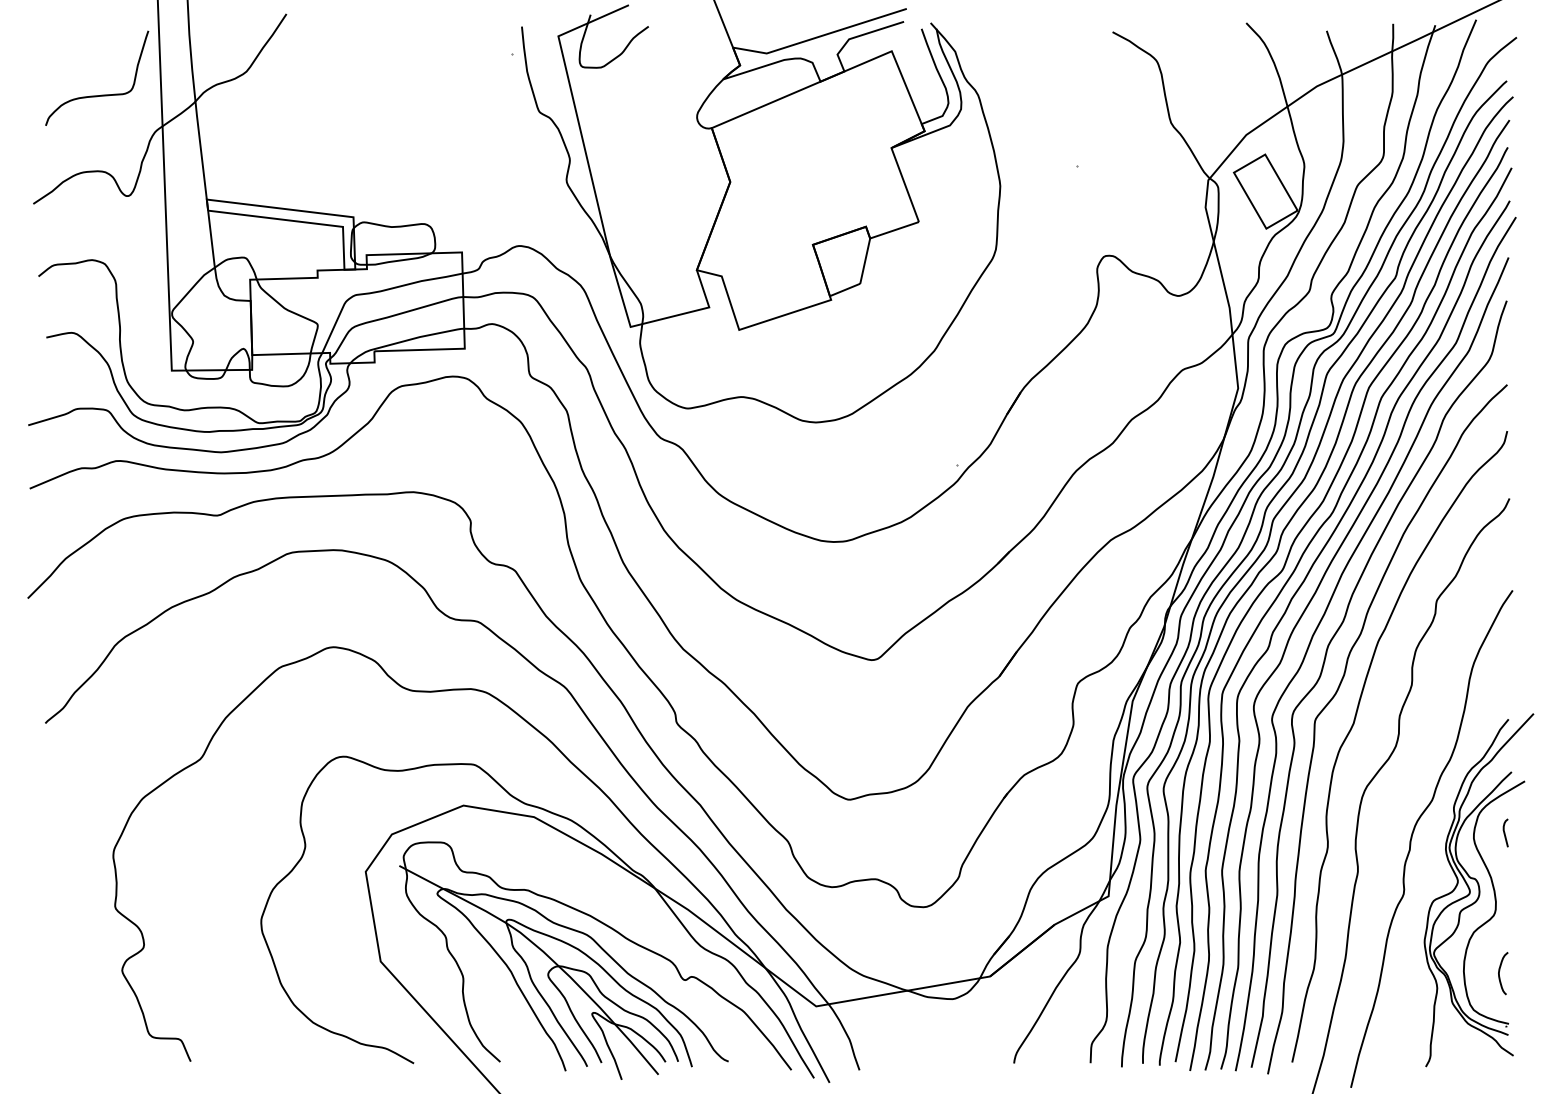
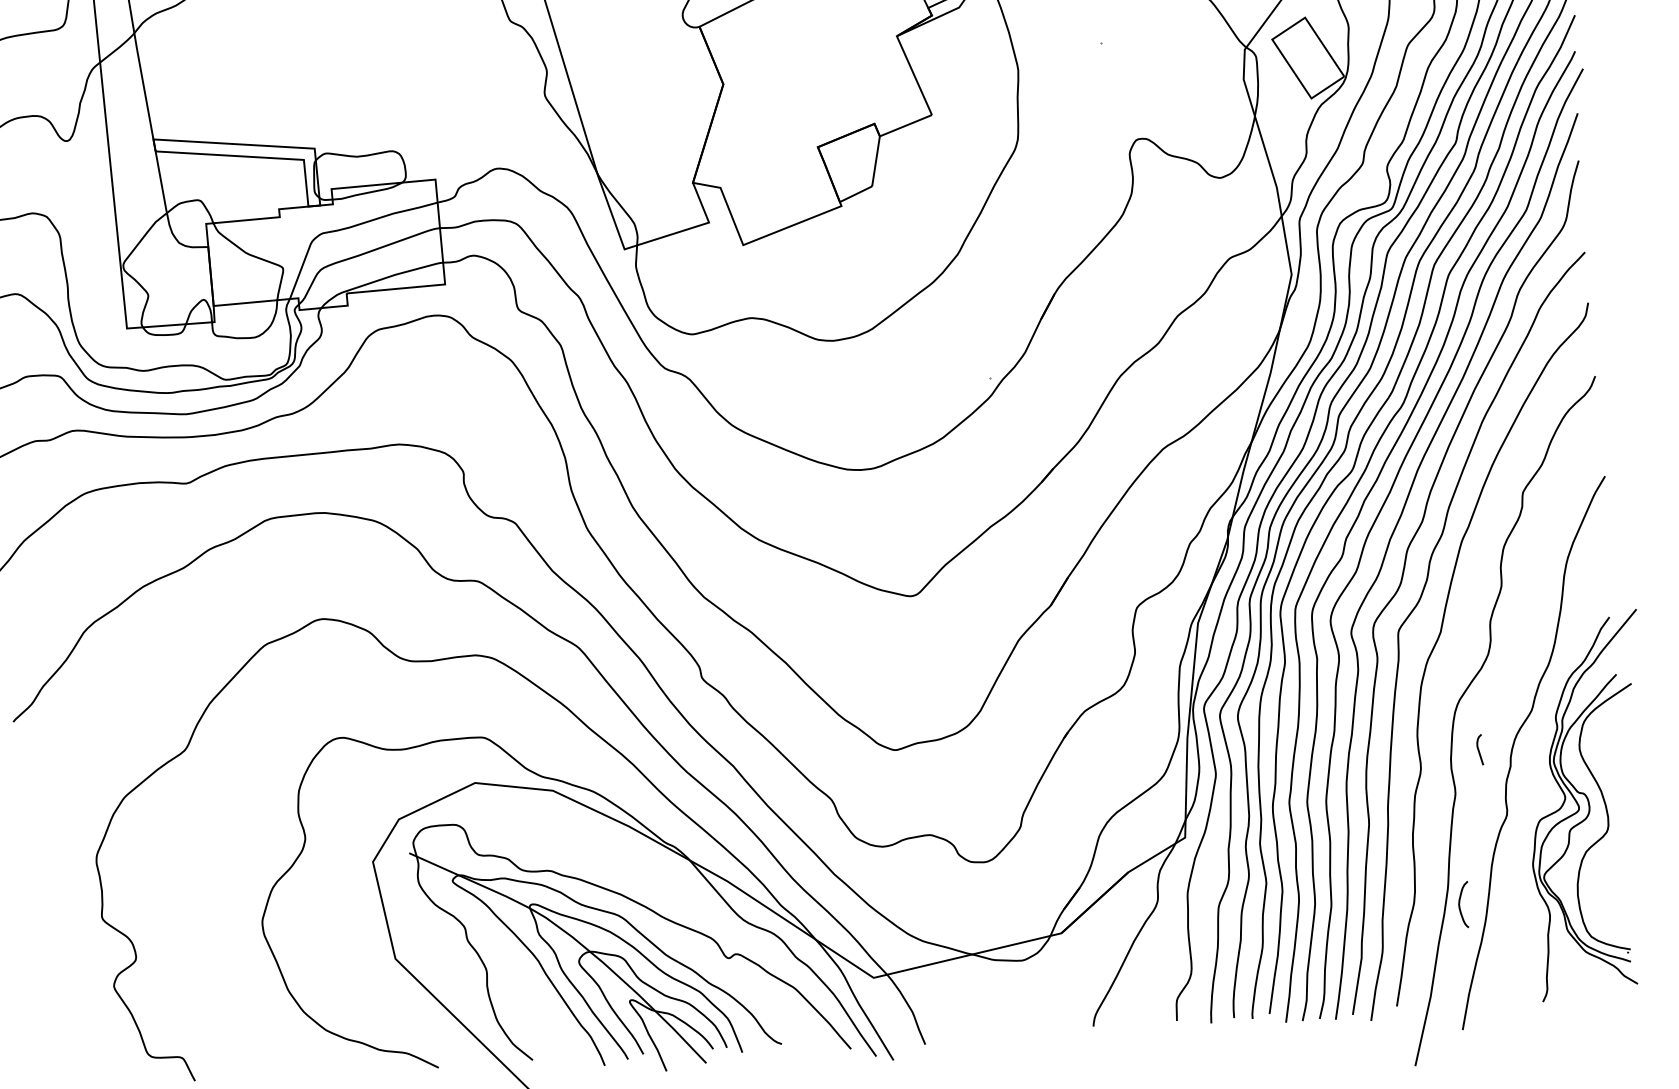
curve: (1505, 832) -> (1479, 749), moved
curve: (1499, 973) -> (1459, 904), moved

